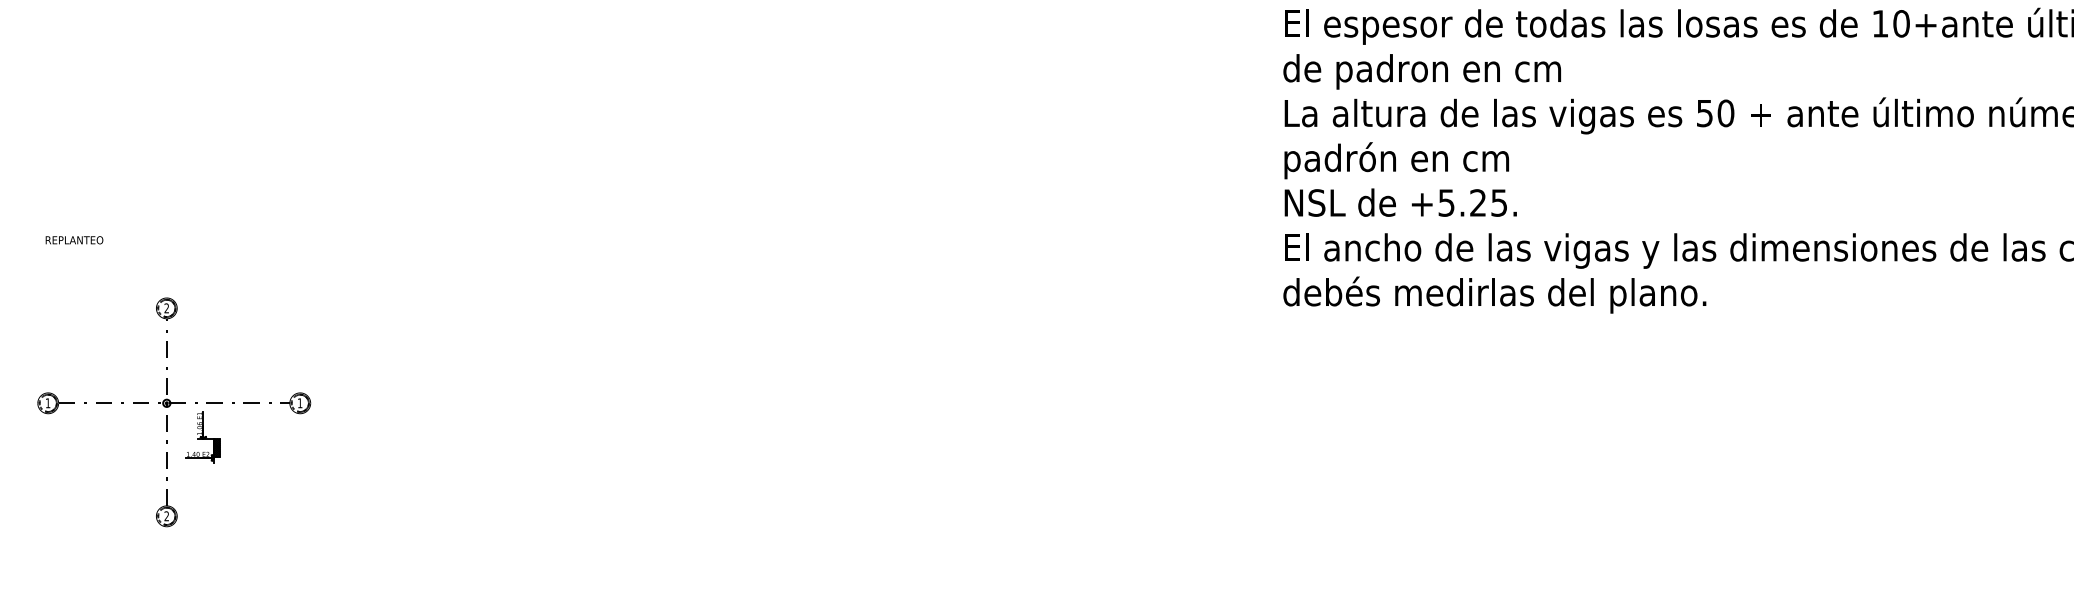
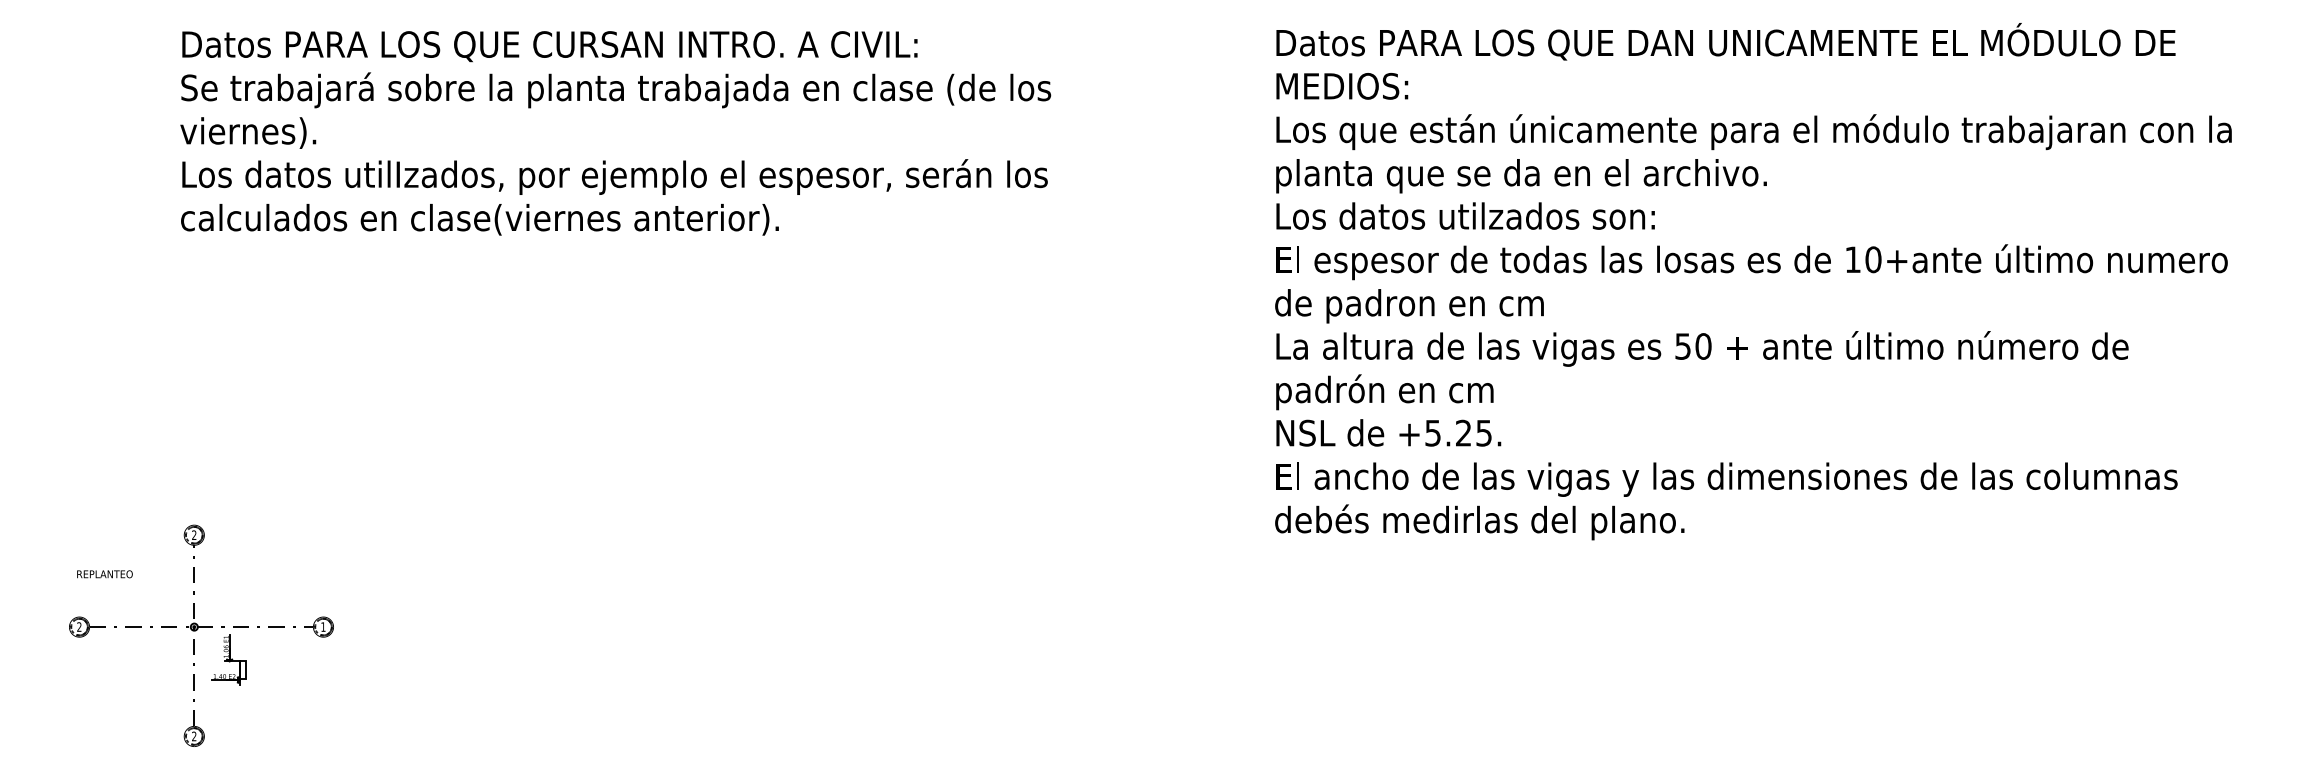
text: (74, 240) -> (104, 574), moved
text: (48, 402) -> (79, 626), 1 -> 2
hatch: (216, 448) -> (242, 670), removed

